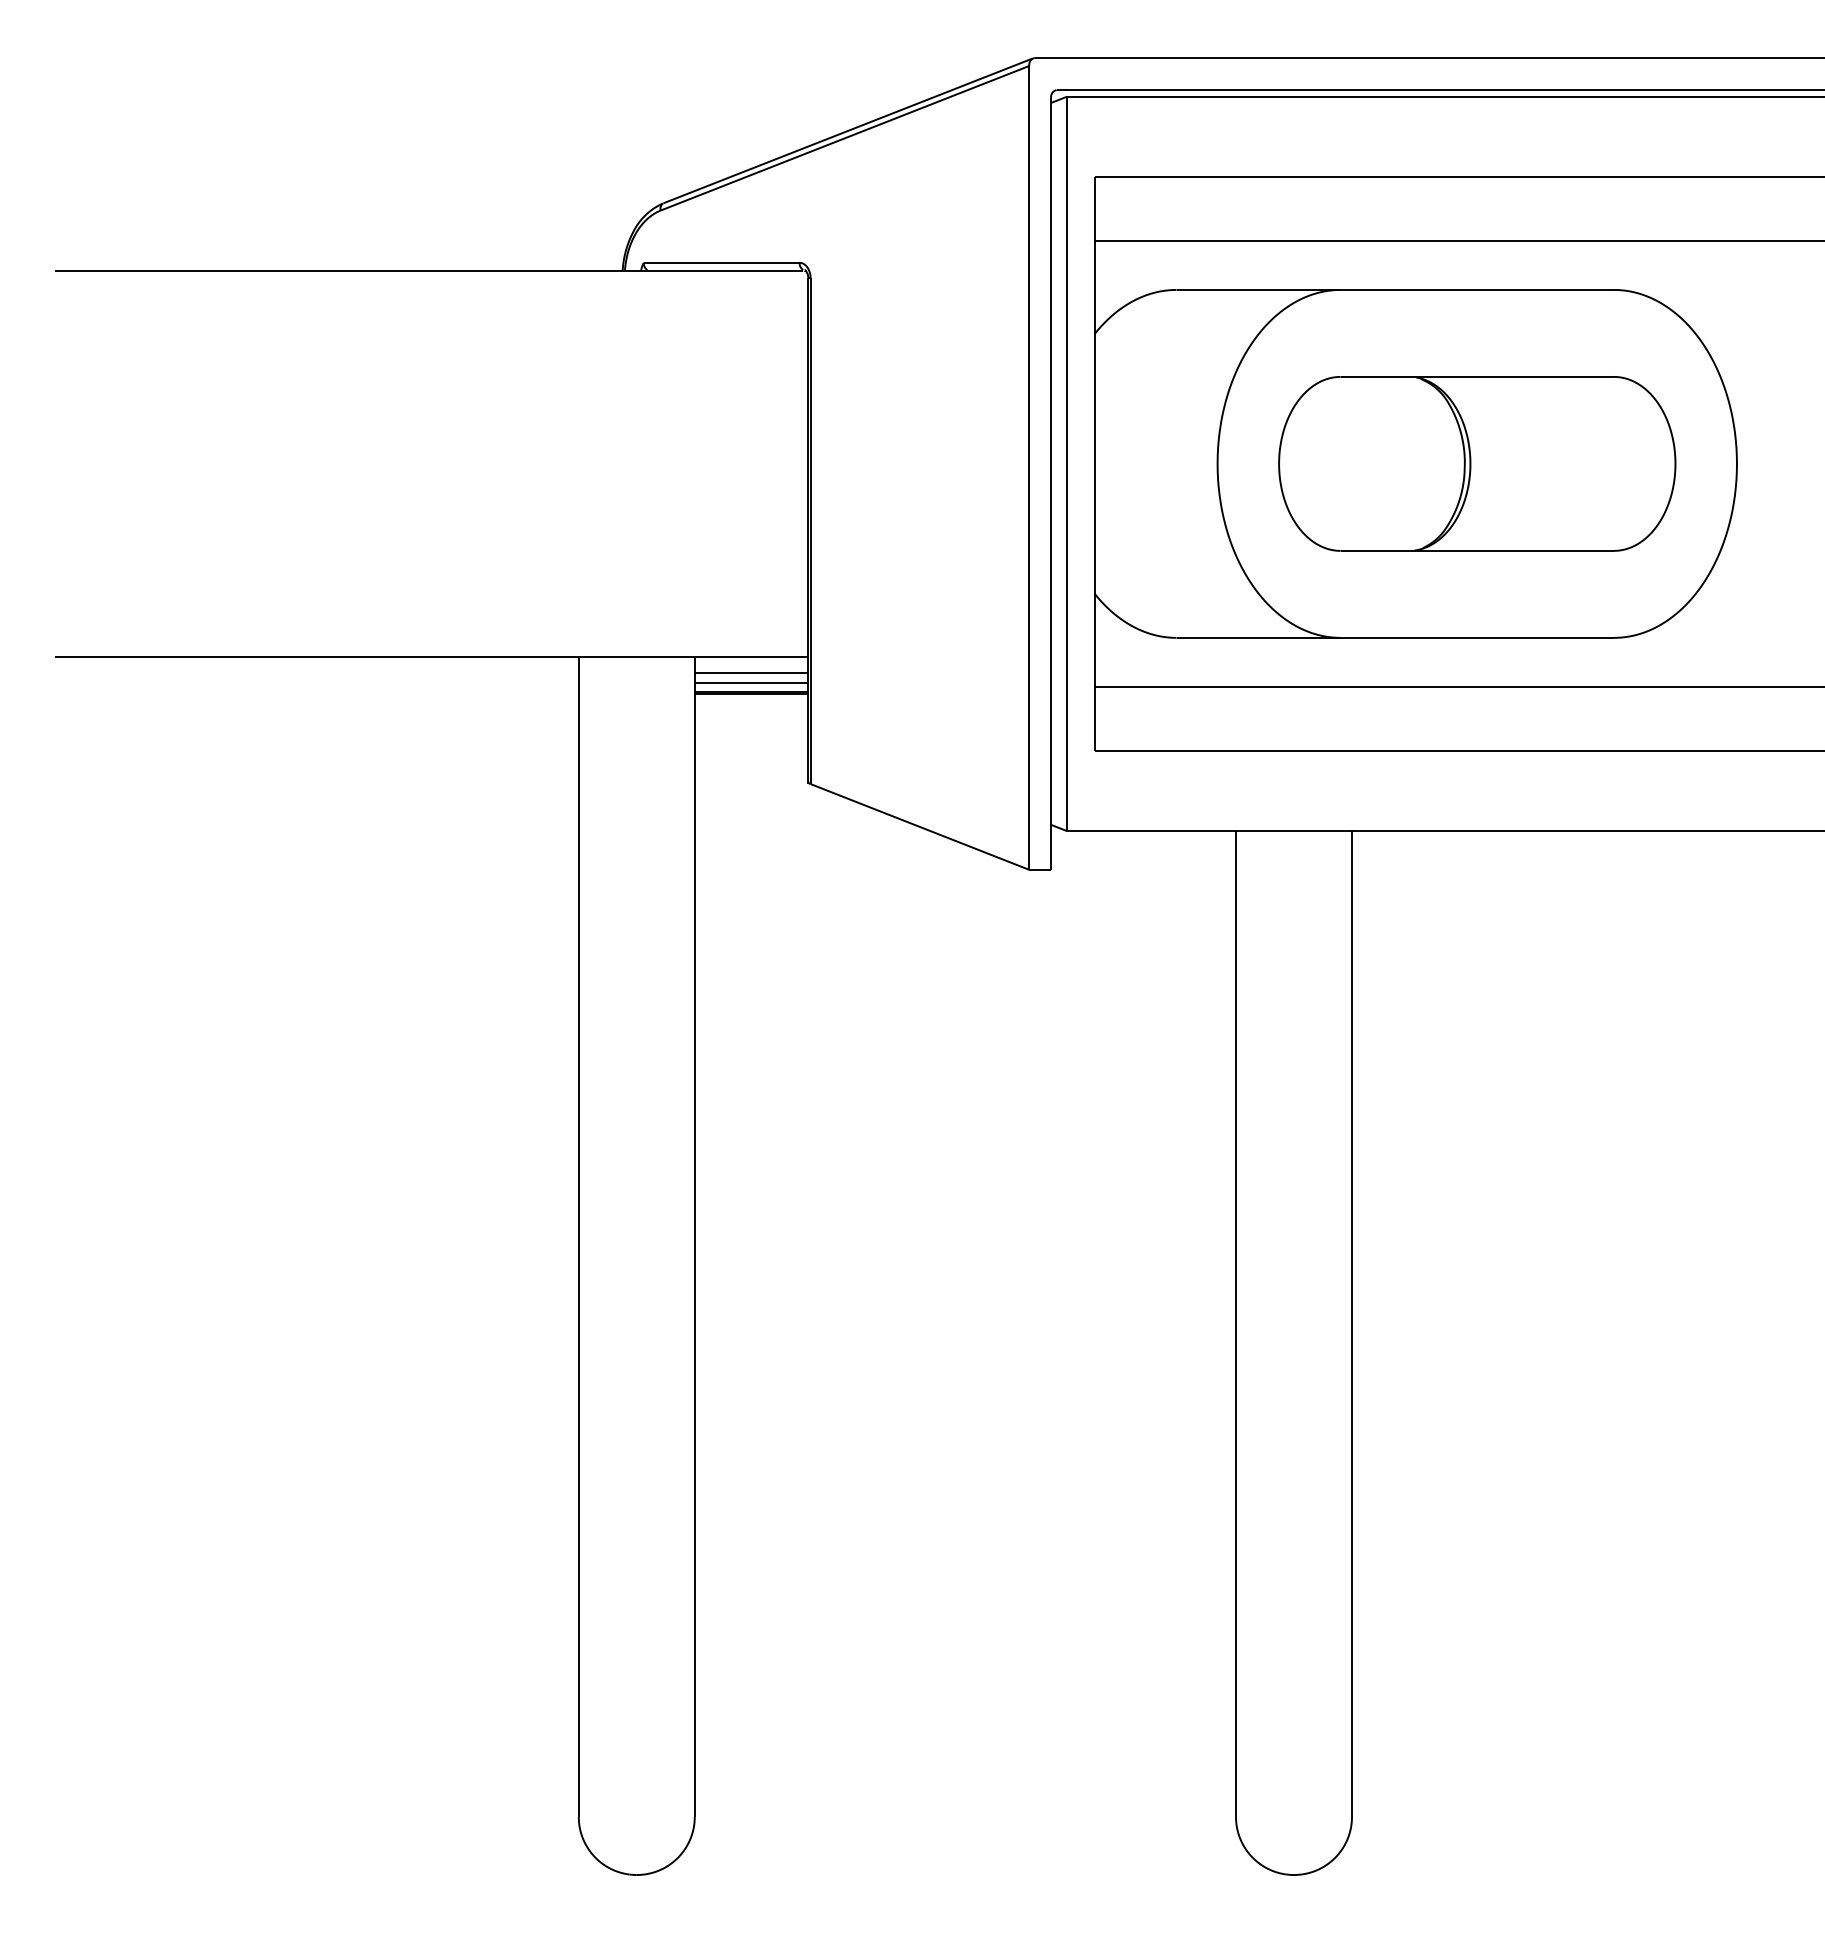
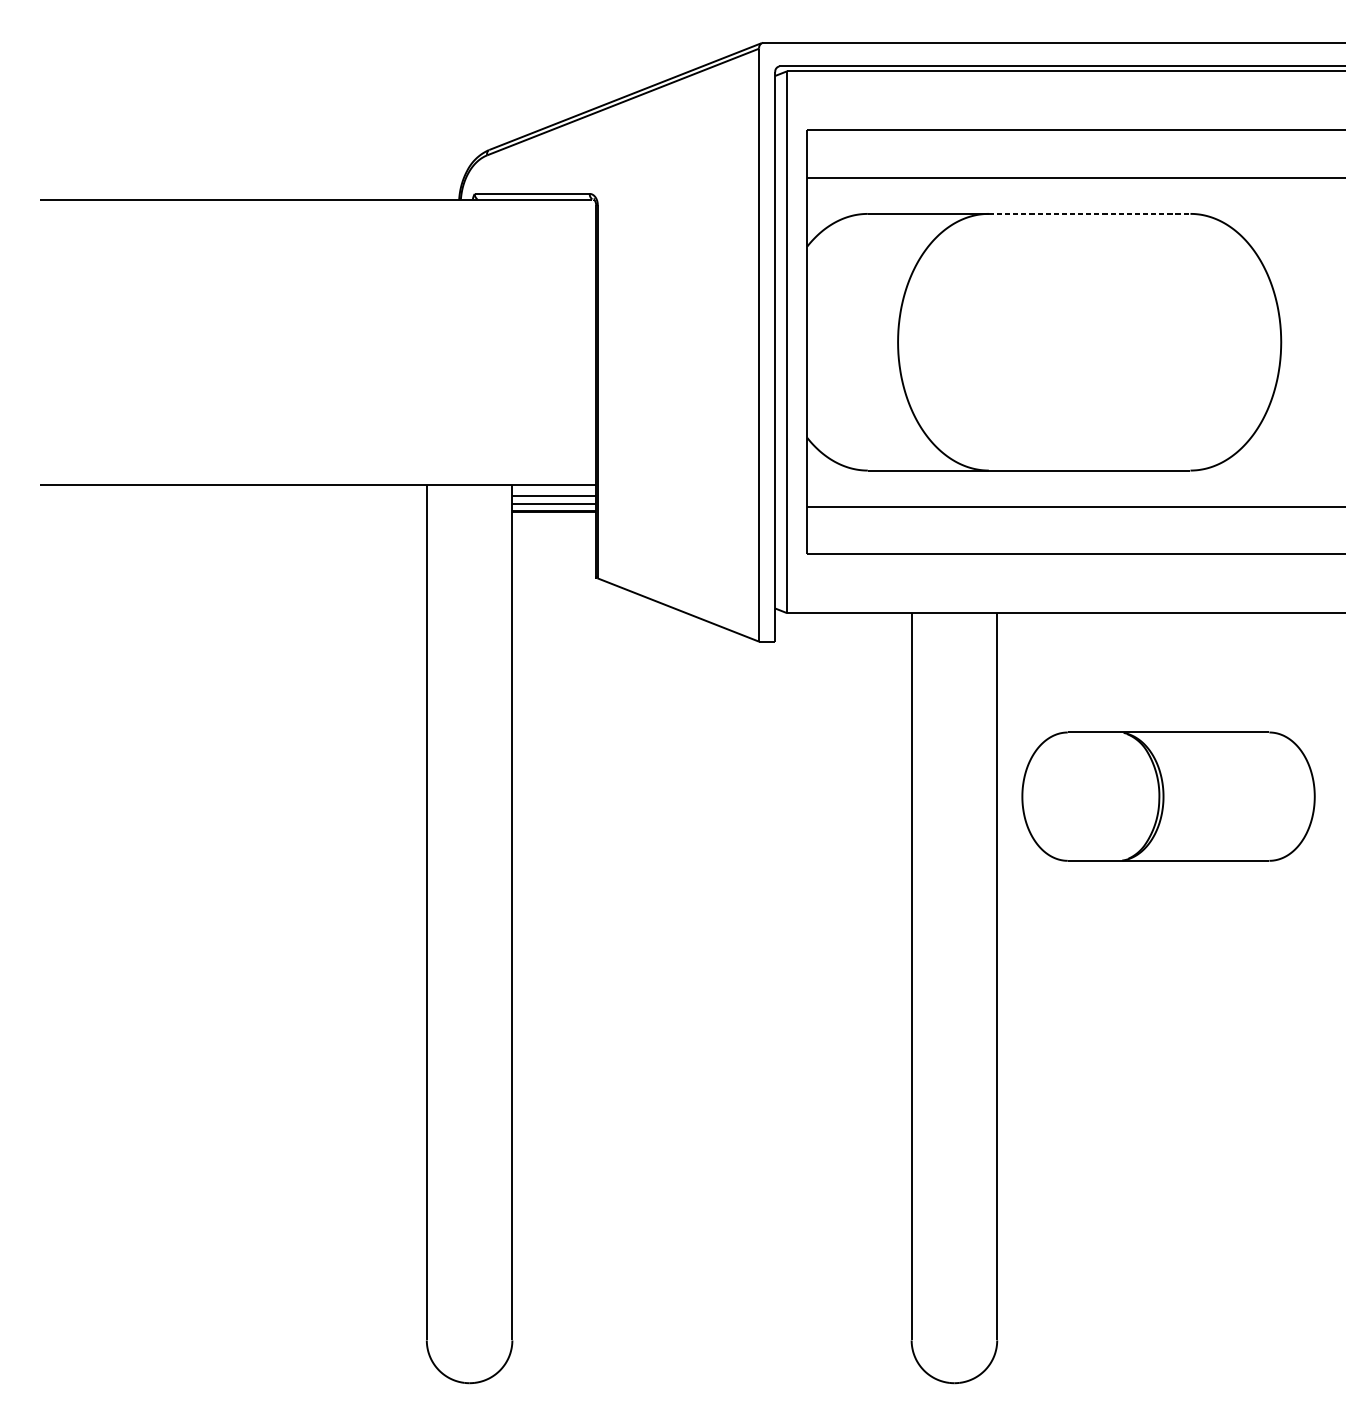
line: (1477, 289) -> (1089, 213), solid -> dashed
part: (1477, 463) -> (1168, 796), moved

